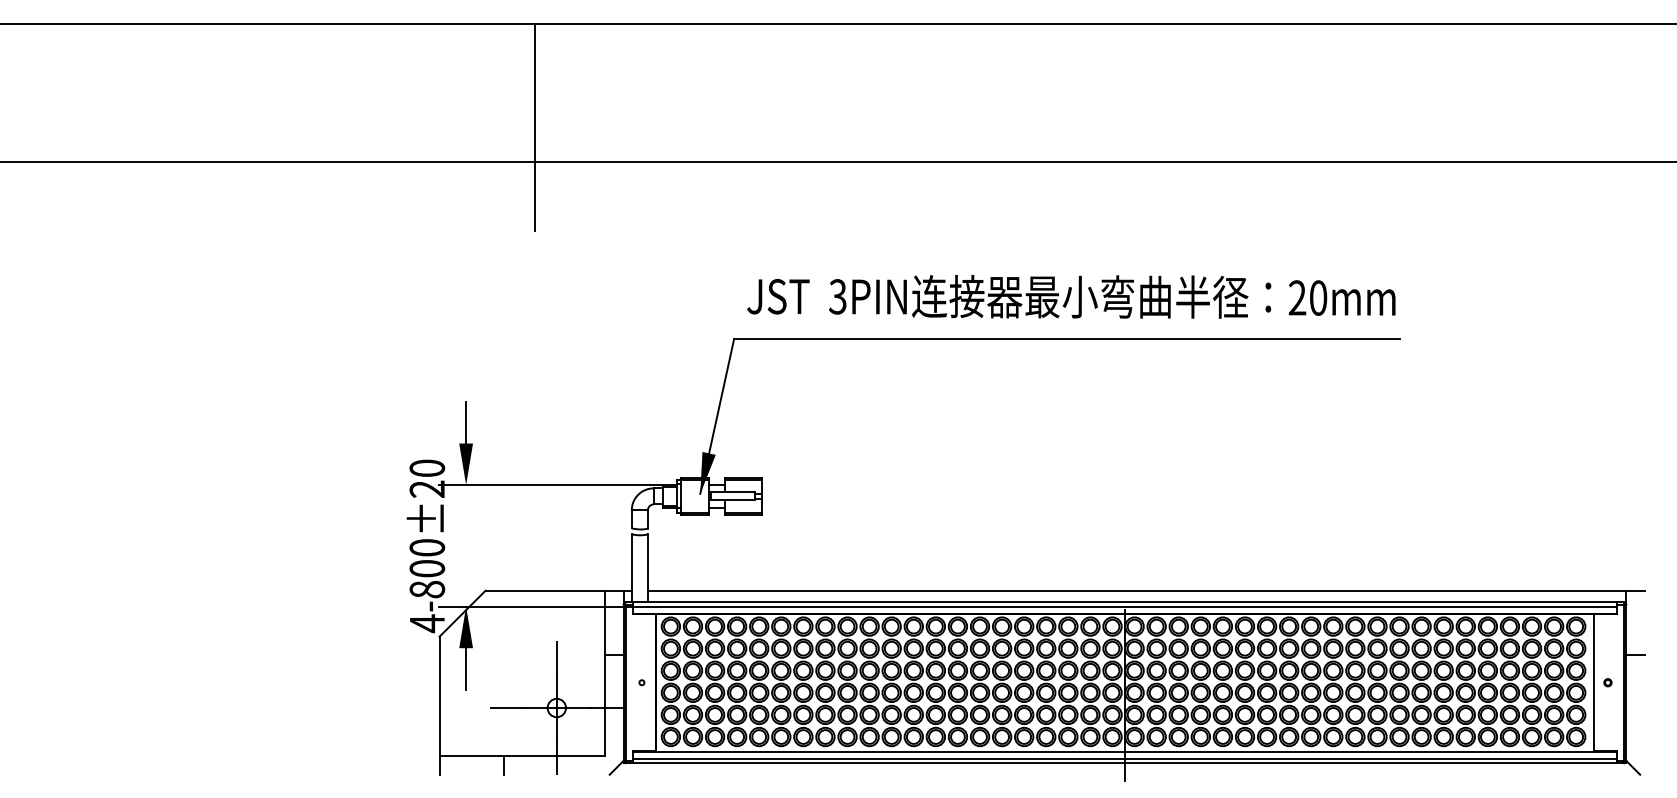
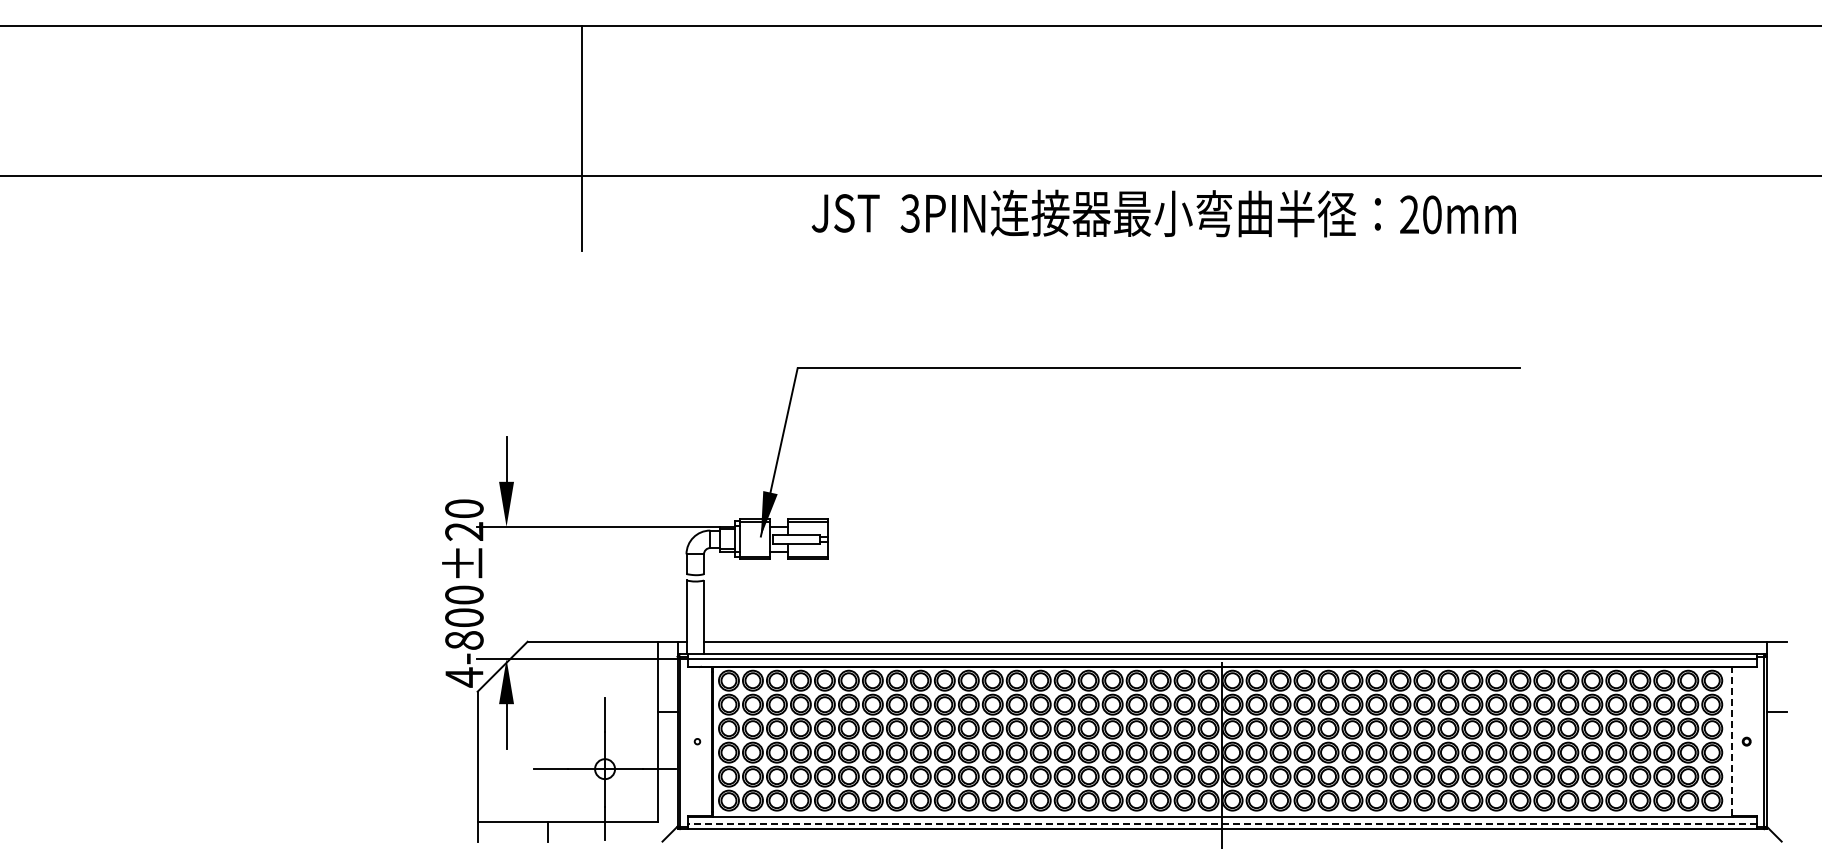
text: (1070, 296) -> (1163, 213), moved
line: (1593, 682) -> (1731, 741), solid -> dashed
line: (1125, 758) -> (1222, 824), solid -> dashed

